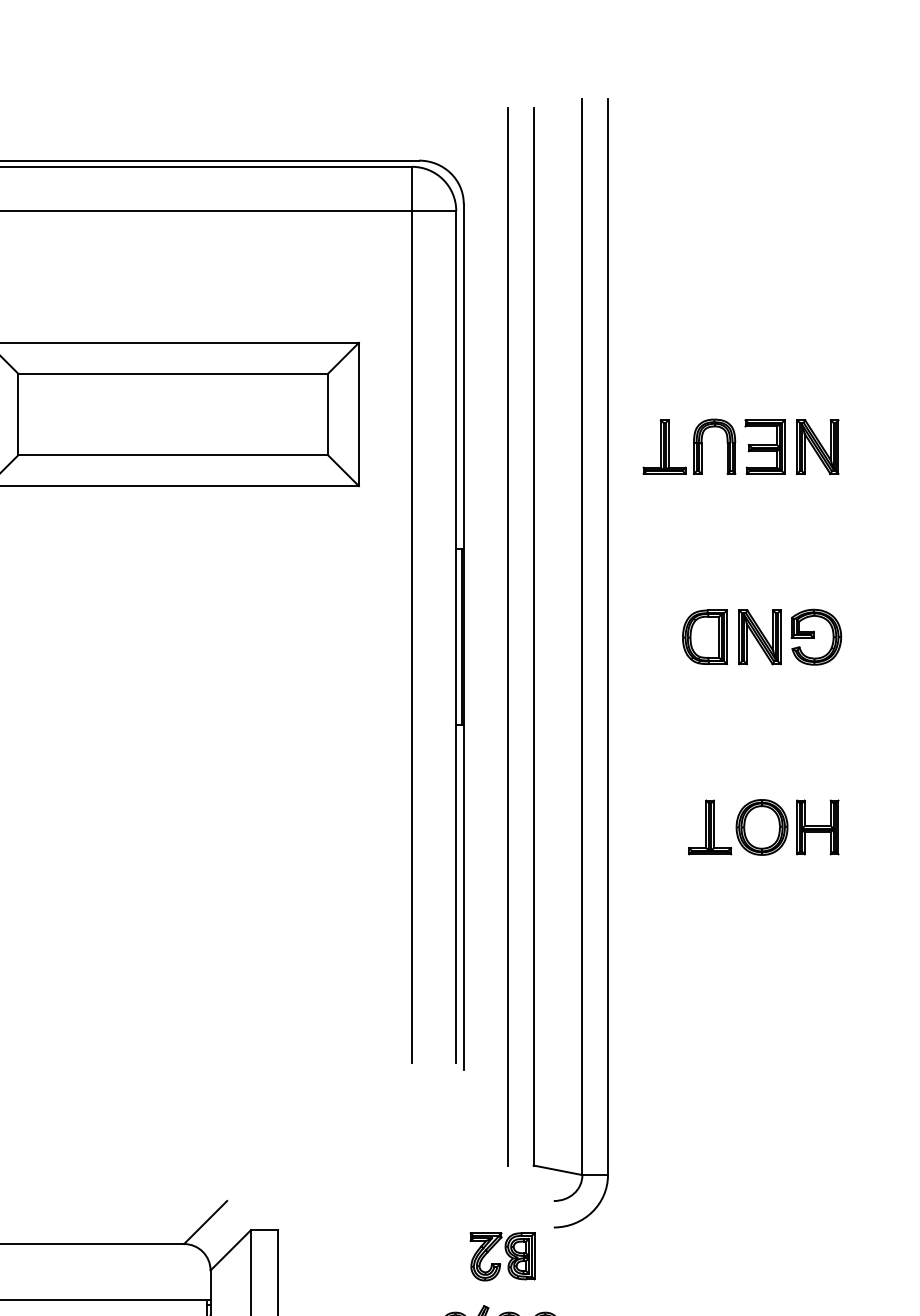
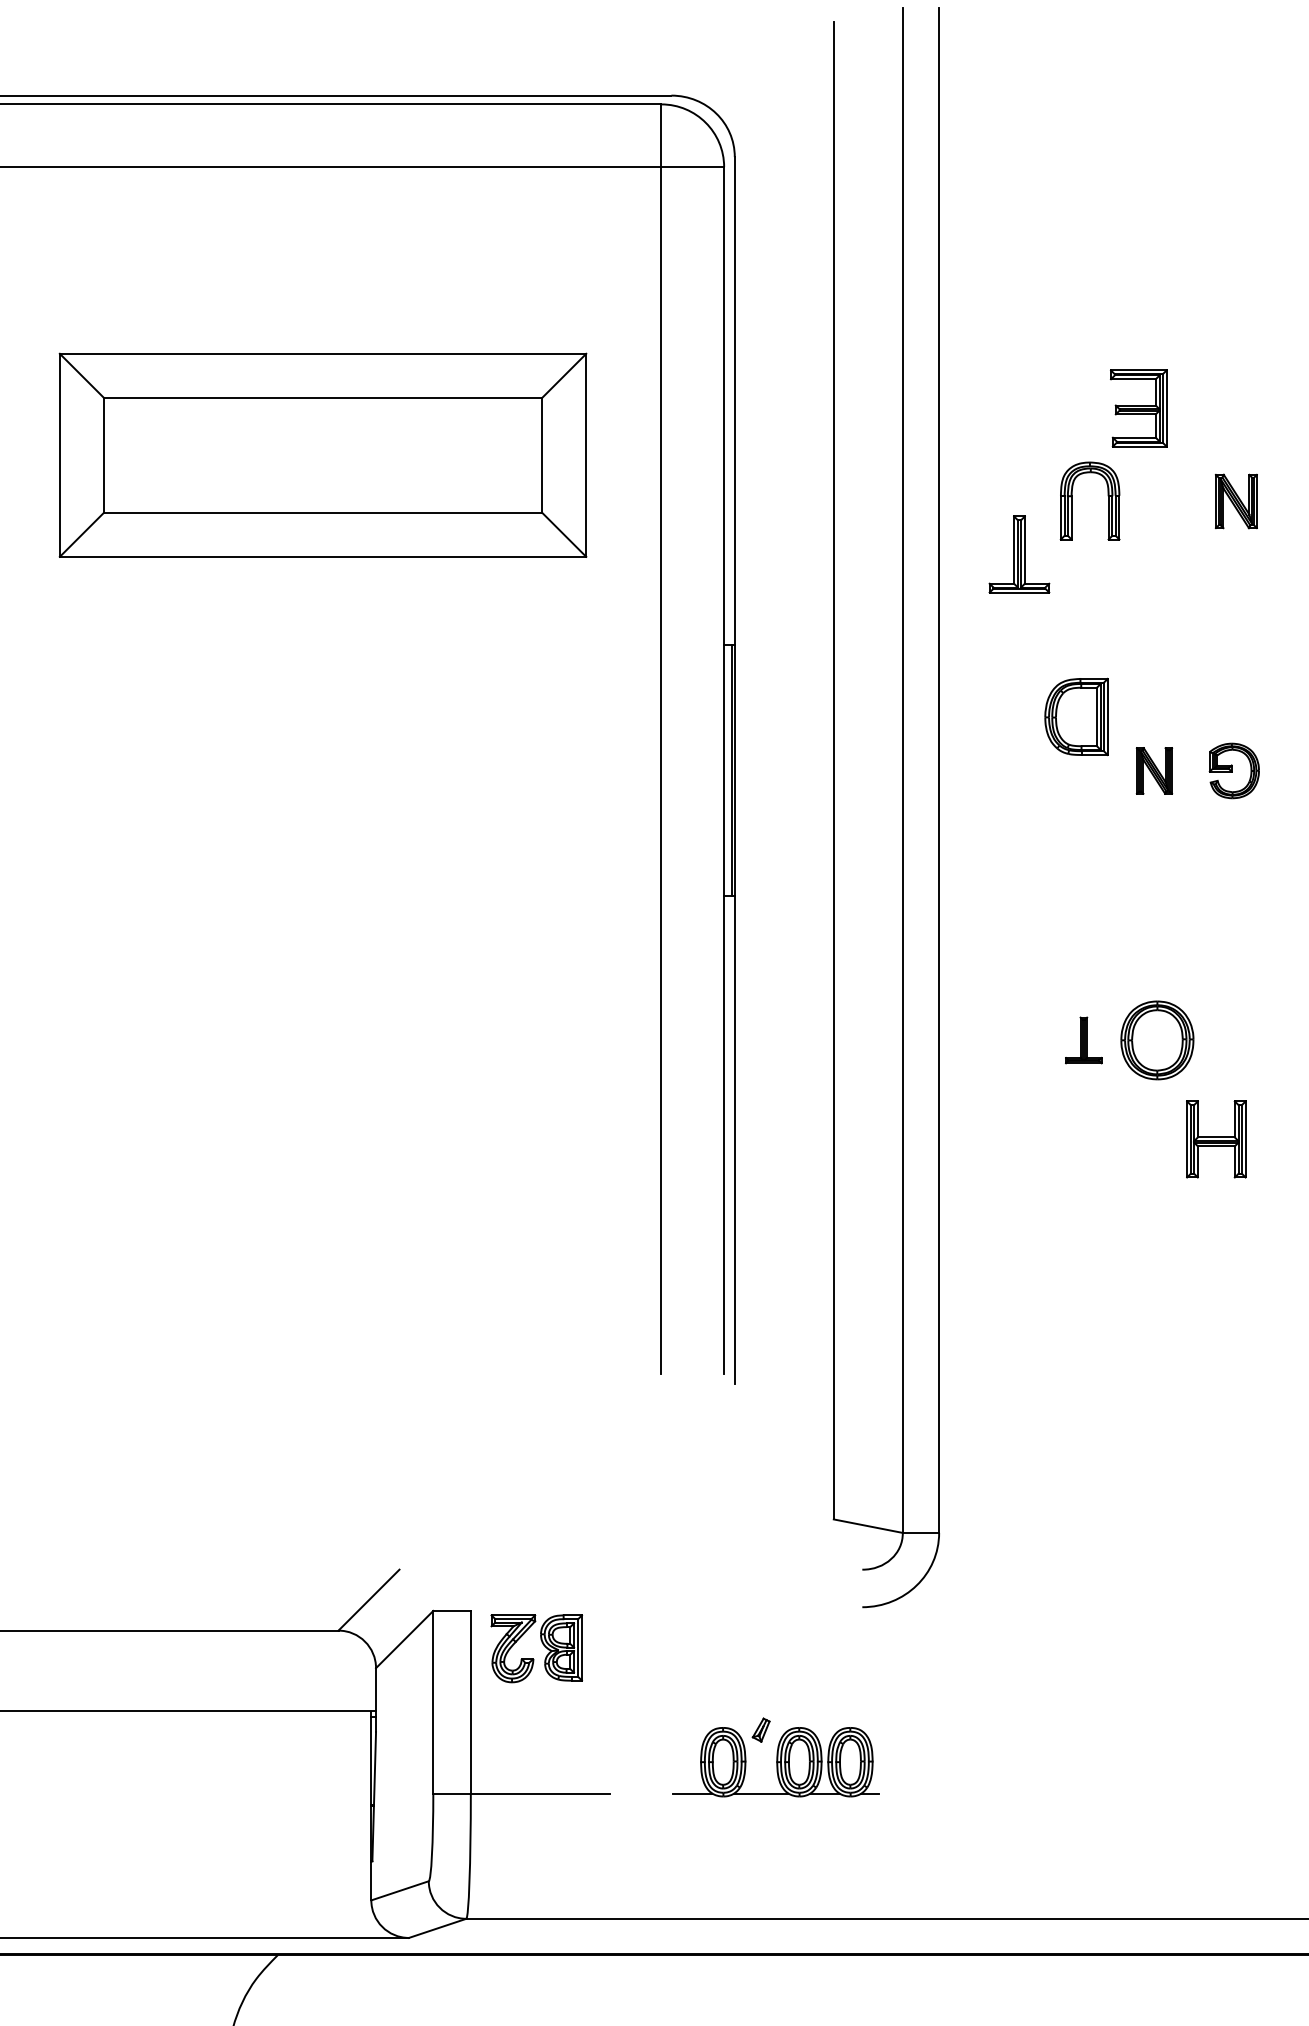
part: (664, 447) -> (1019, 554), moved
part: (764, 447) -> (1138, 408), moved
part: (817, 447) -> (1236, 501), size x0.7
line: (508, 636) -> (797, 770), removed
part: (704, 636) -> (1076, 716), moved
part: (760, 636) -> (1154, 770), size x0.6
part: (816, 636) -> (1234, 770), size x0.7
part: (709, 827) -> (1083, 1040), size x0.6
part: (817, 827) -> (1216, 1139), moved
part: (506, 1253) -> (542, 1644), moved

